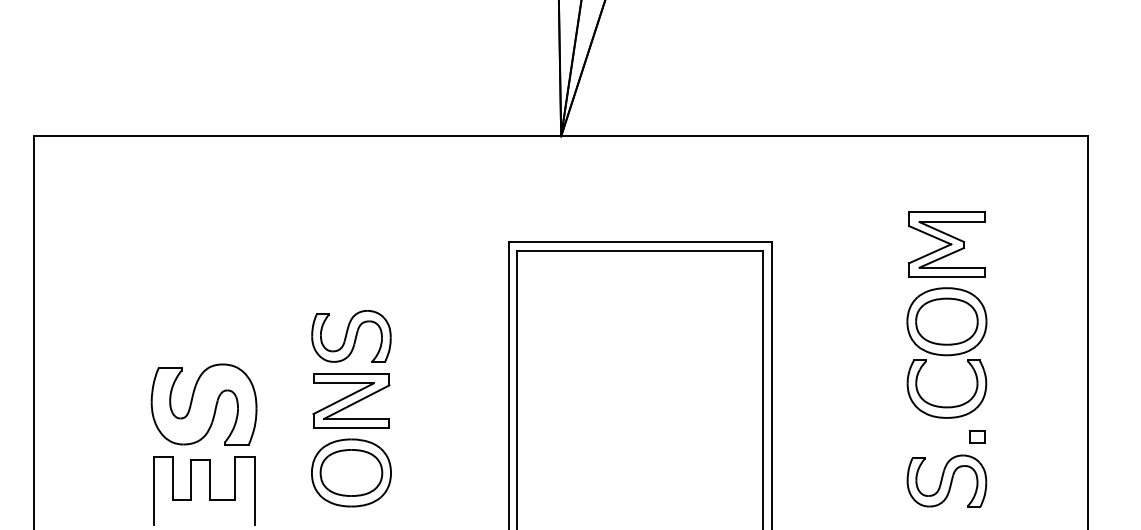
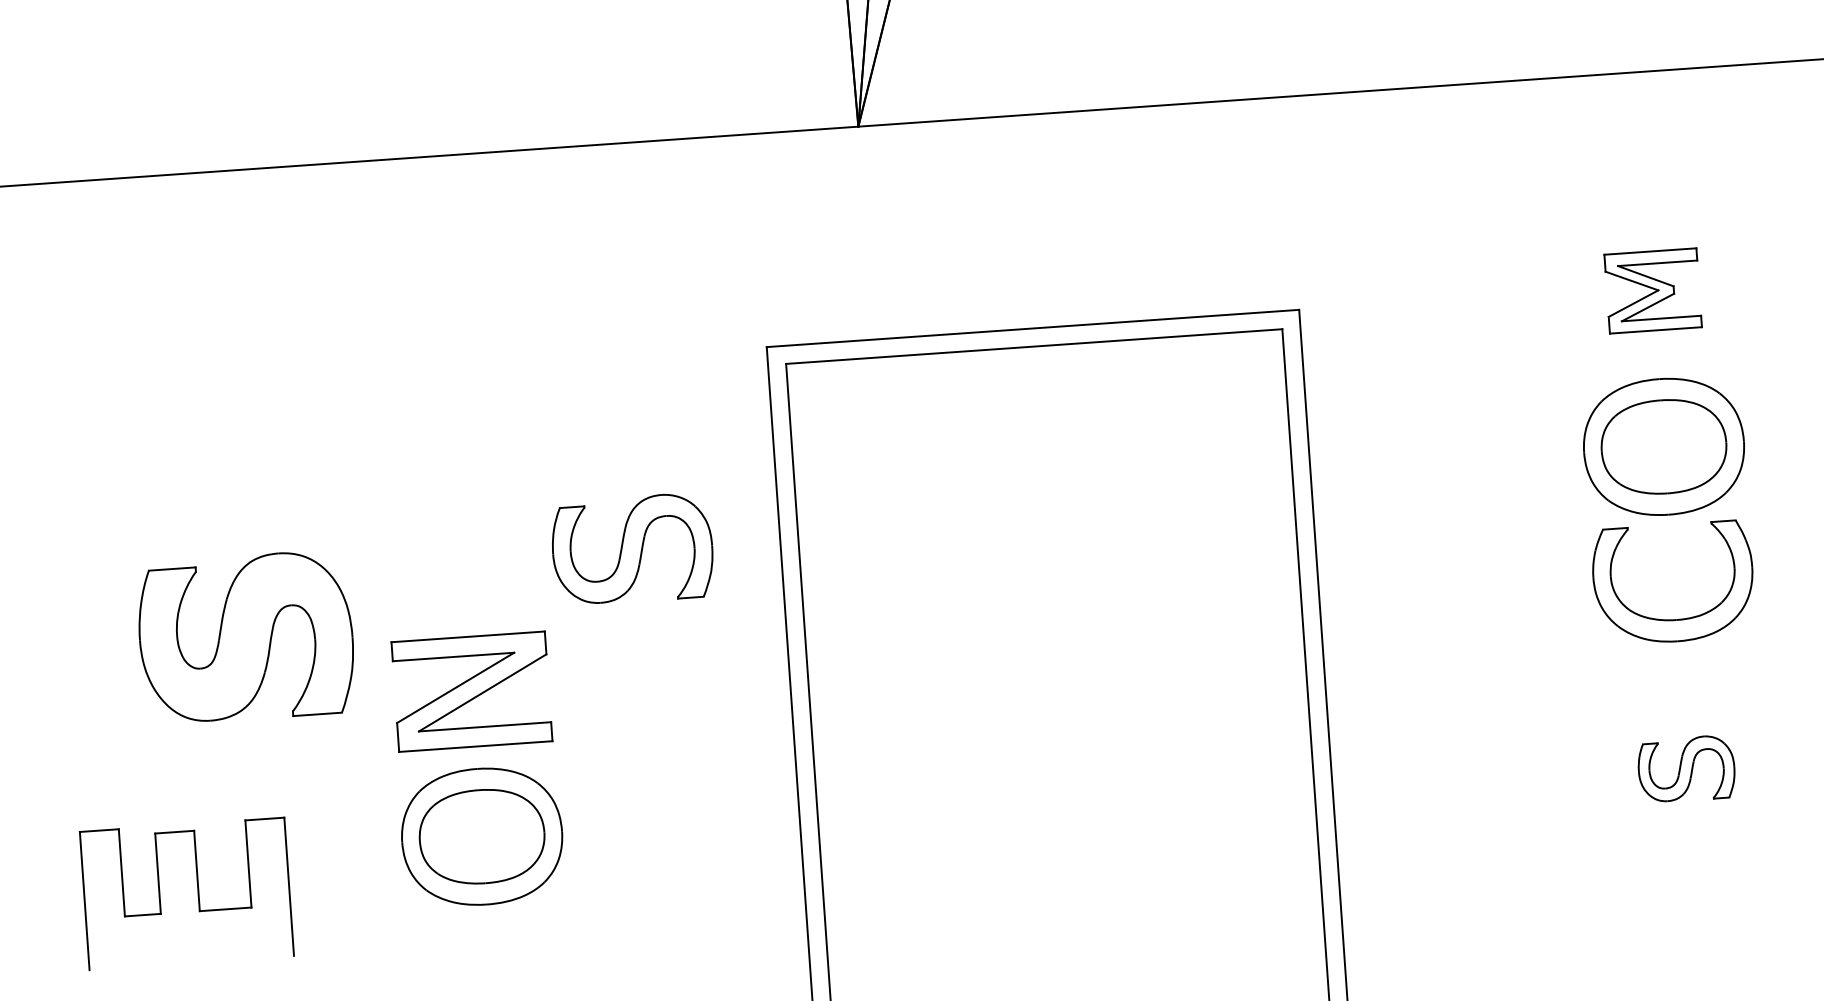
part: (946, 244) -> (1652, 290), size x0.6
part: (351, 336) -> (632, 549), moved
part: (203, 404) -> (244, 637), moved
part: (977, 436) -> (1741, 674), removed
part: (946, 480) -> (1685, 767), size x0.6

